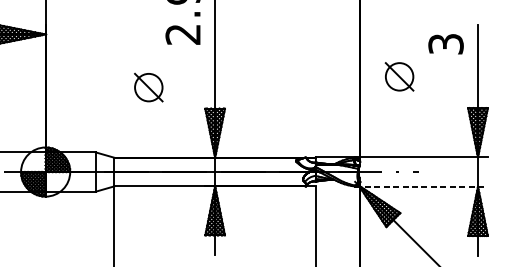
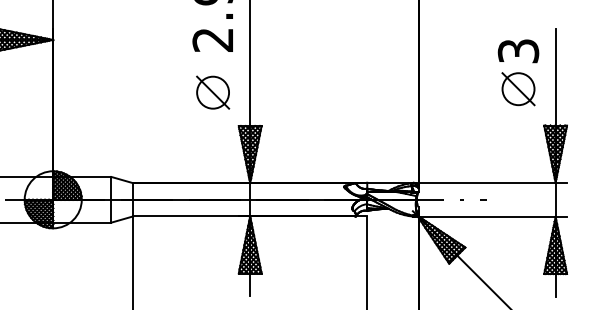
part: (399, 77) -> (518, 89), moved
part: (149, 87) -> (213, 92), moved
line: (421, 186) -> (490, 216), dashed -> solid

